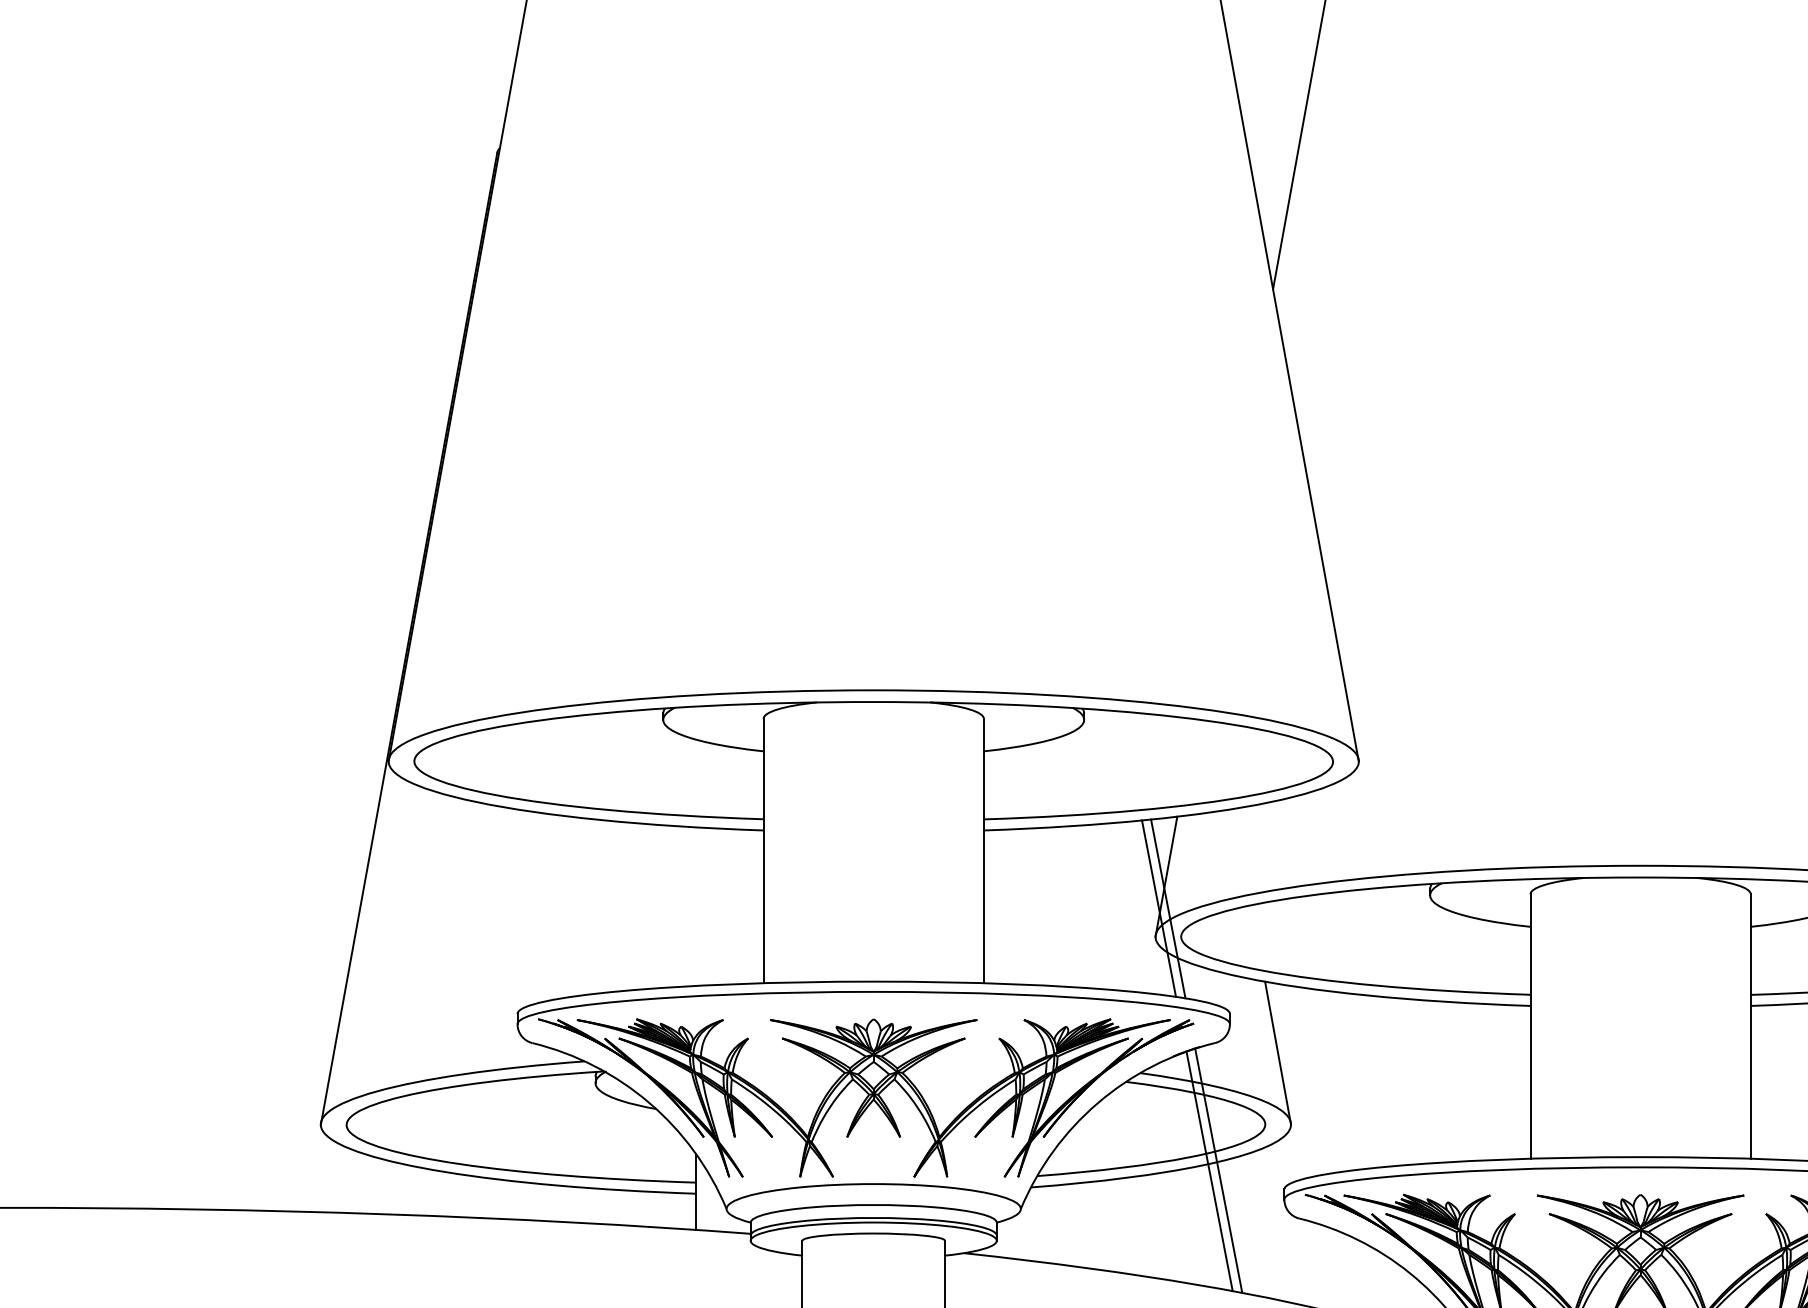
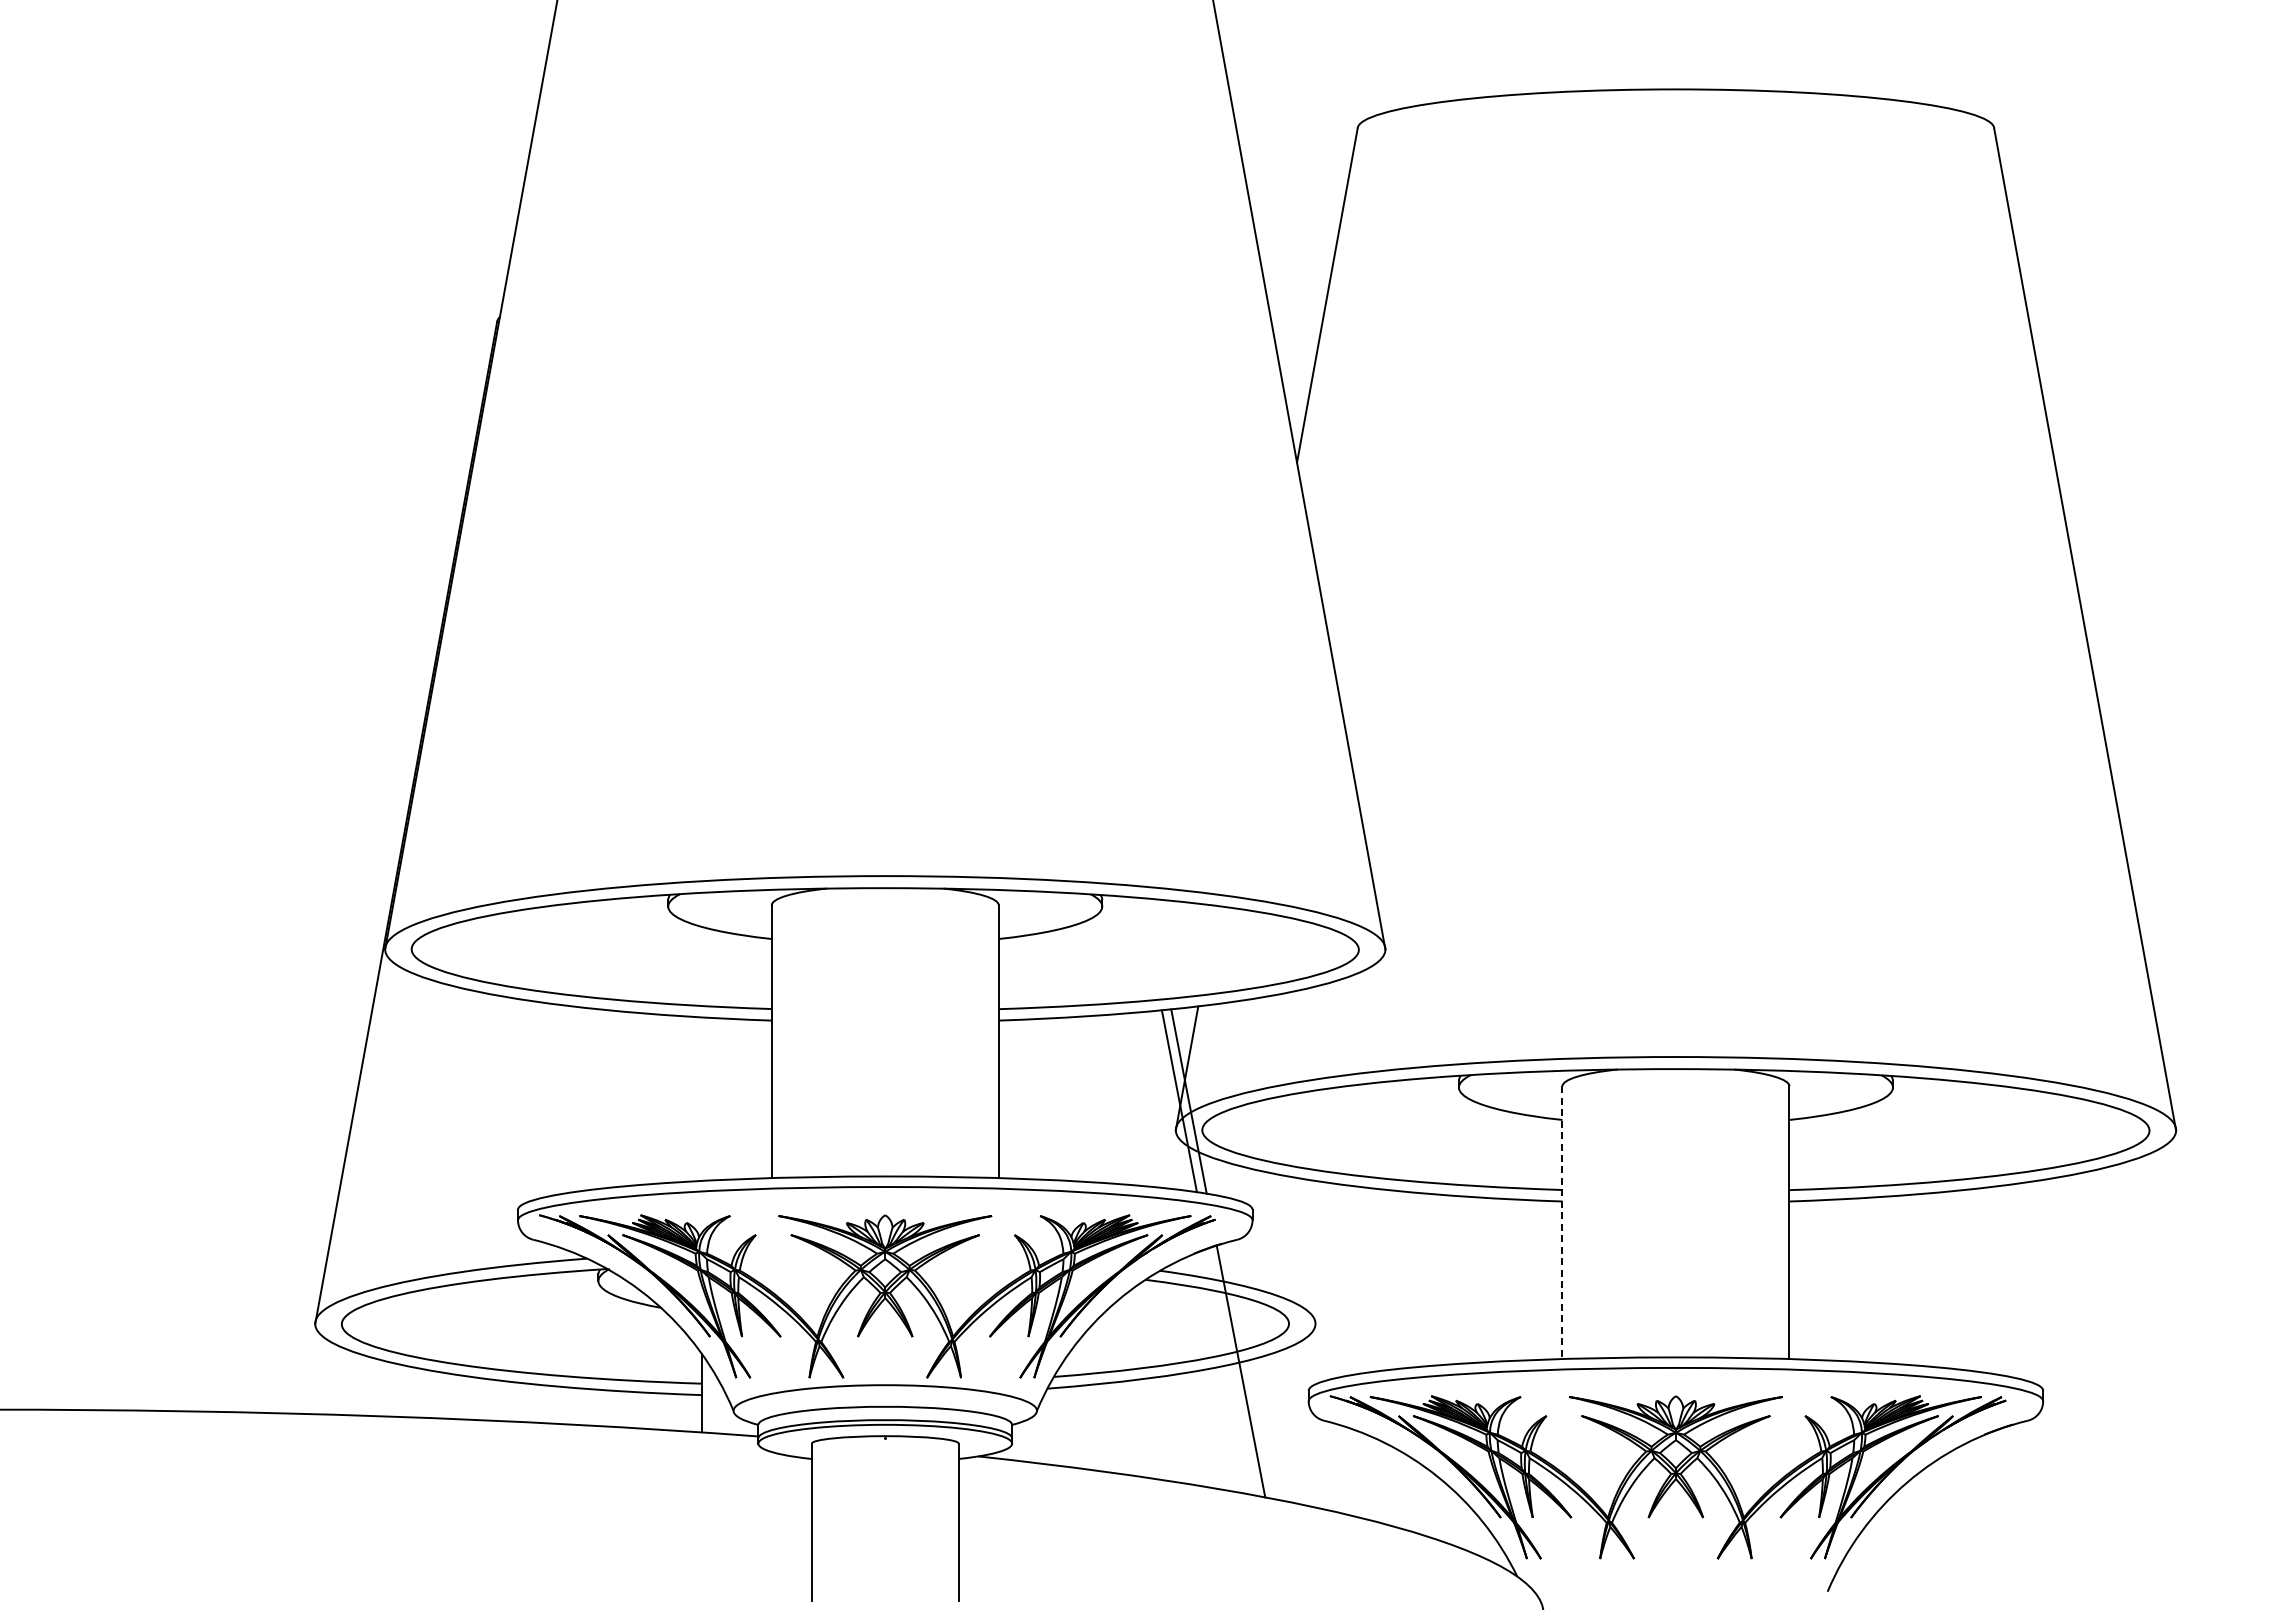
line: (1530, 1027) -> (1562, 1223), solid -> dashed
line: (1277, 1052) -> (1301, 1249), removed
line: (1209, 1170) -> (1231, 1371), removed

